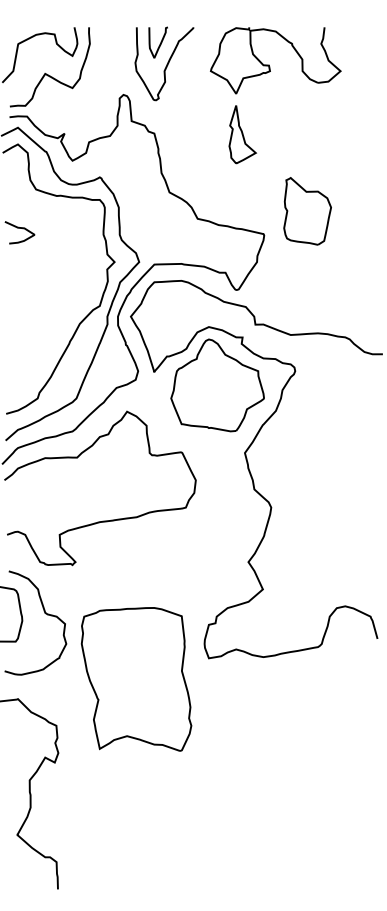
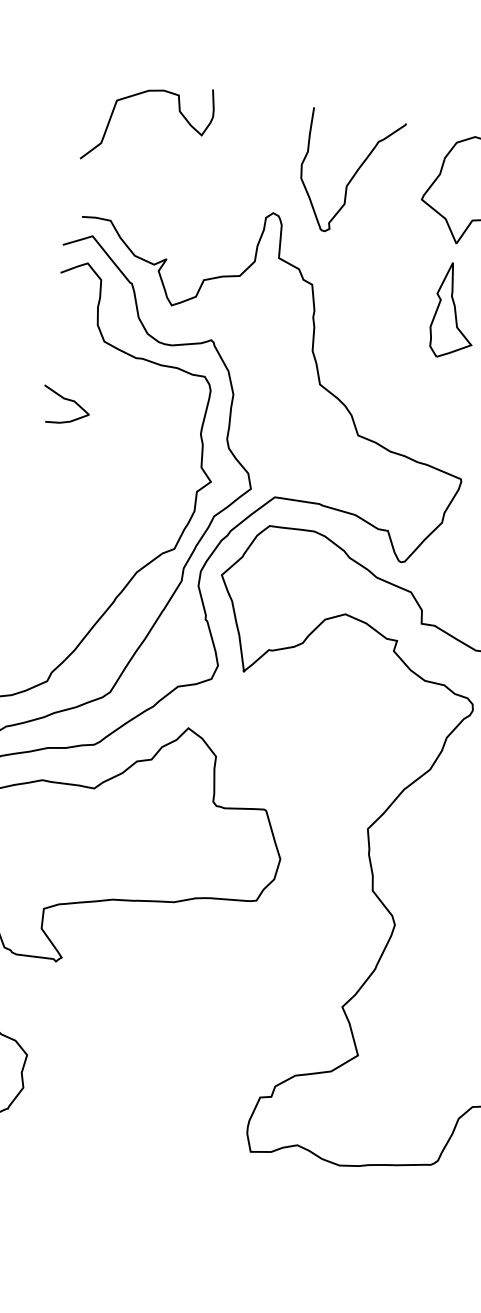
curve: (159, 44) -> (346, 141), removed
curve: (45, 72) -> (153, 154), removed
part: (217, 385) -> (342, 711), removed
part: (136, 679) -> (127, 1165), removed

